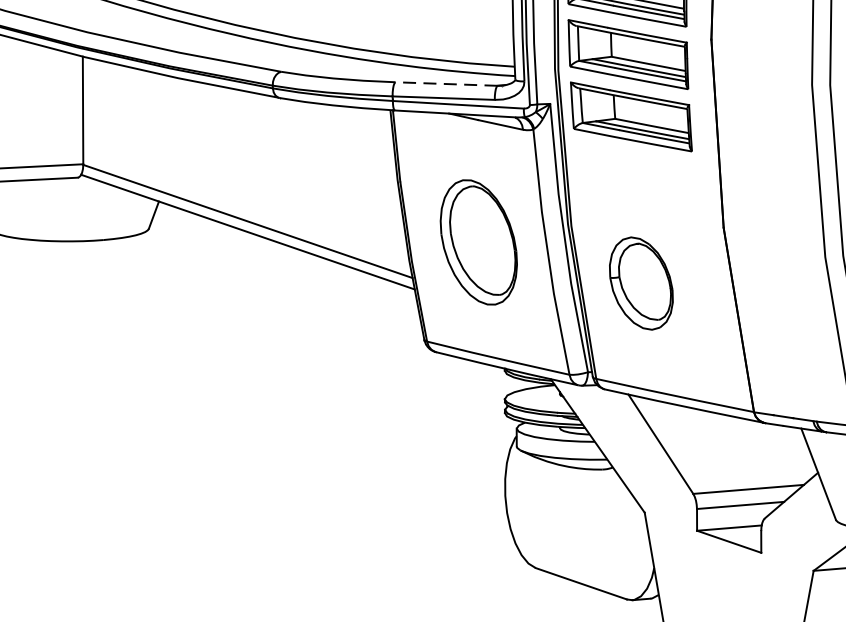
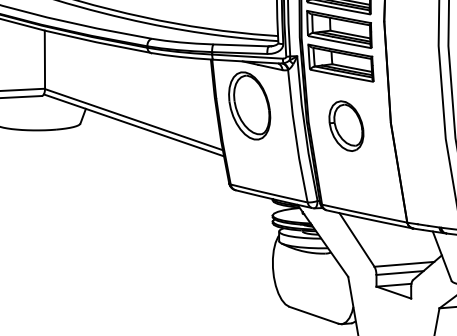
line: (447, 84) -> (241, 45), dashed -> solid
part: (478, 241) -> (249, 105), moved
part: (641, 282) -> (346, 125), moved

